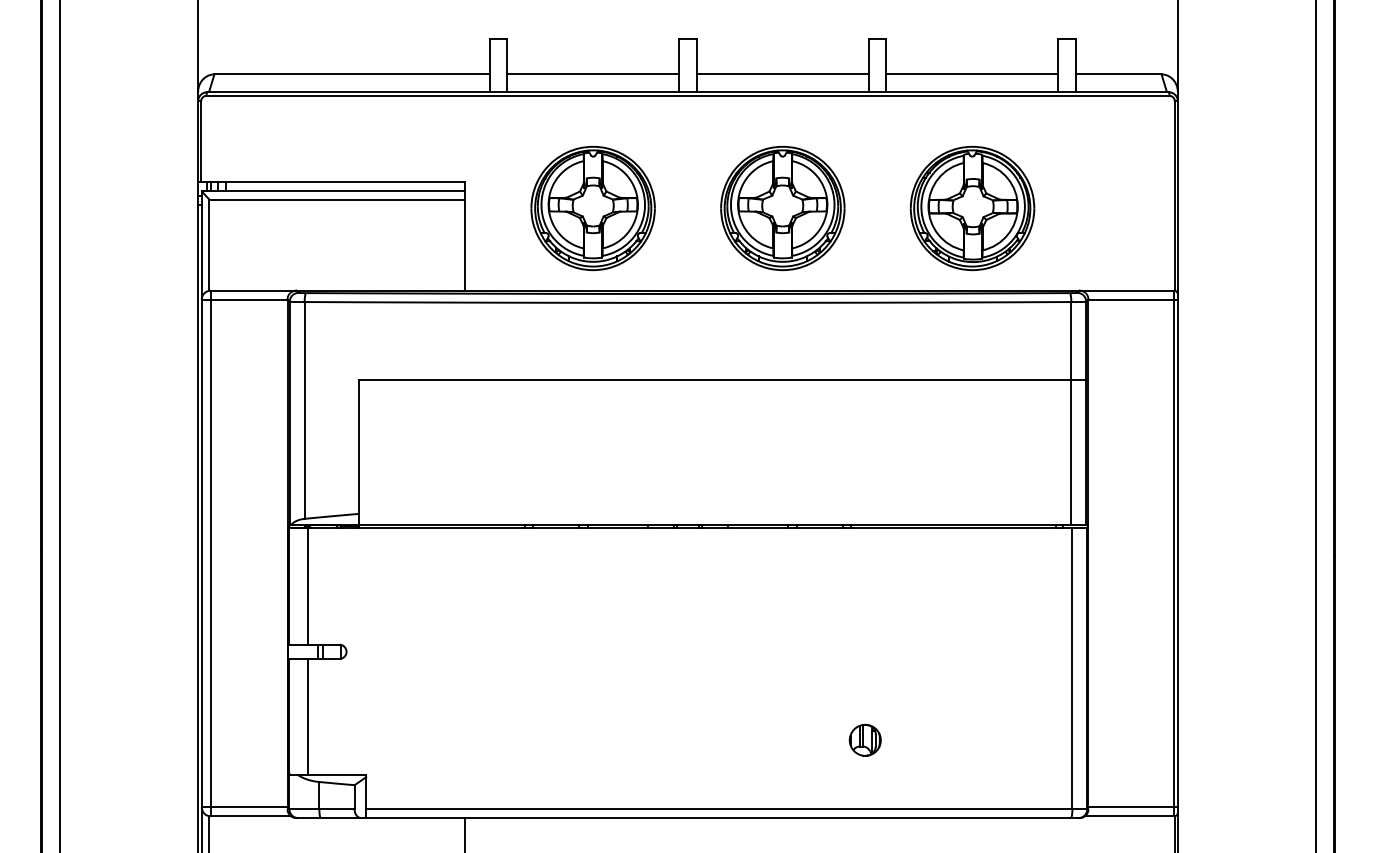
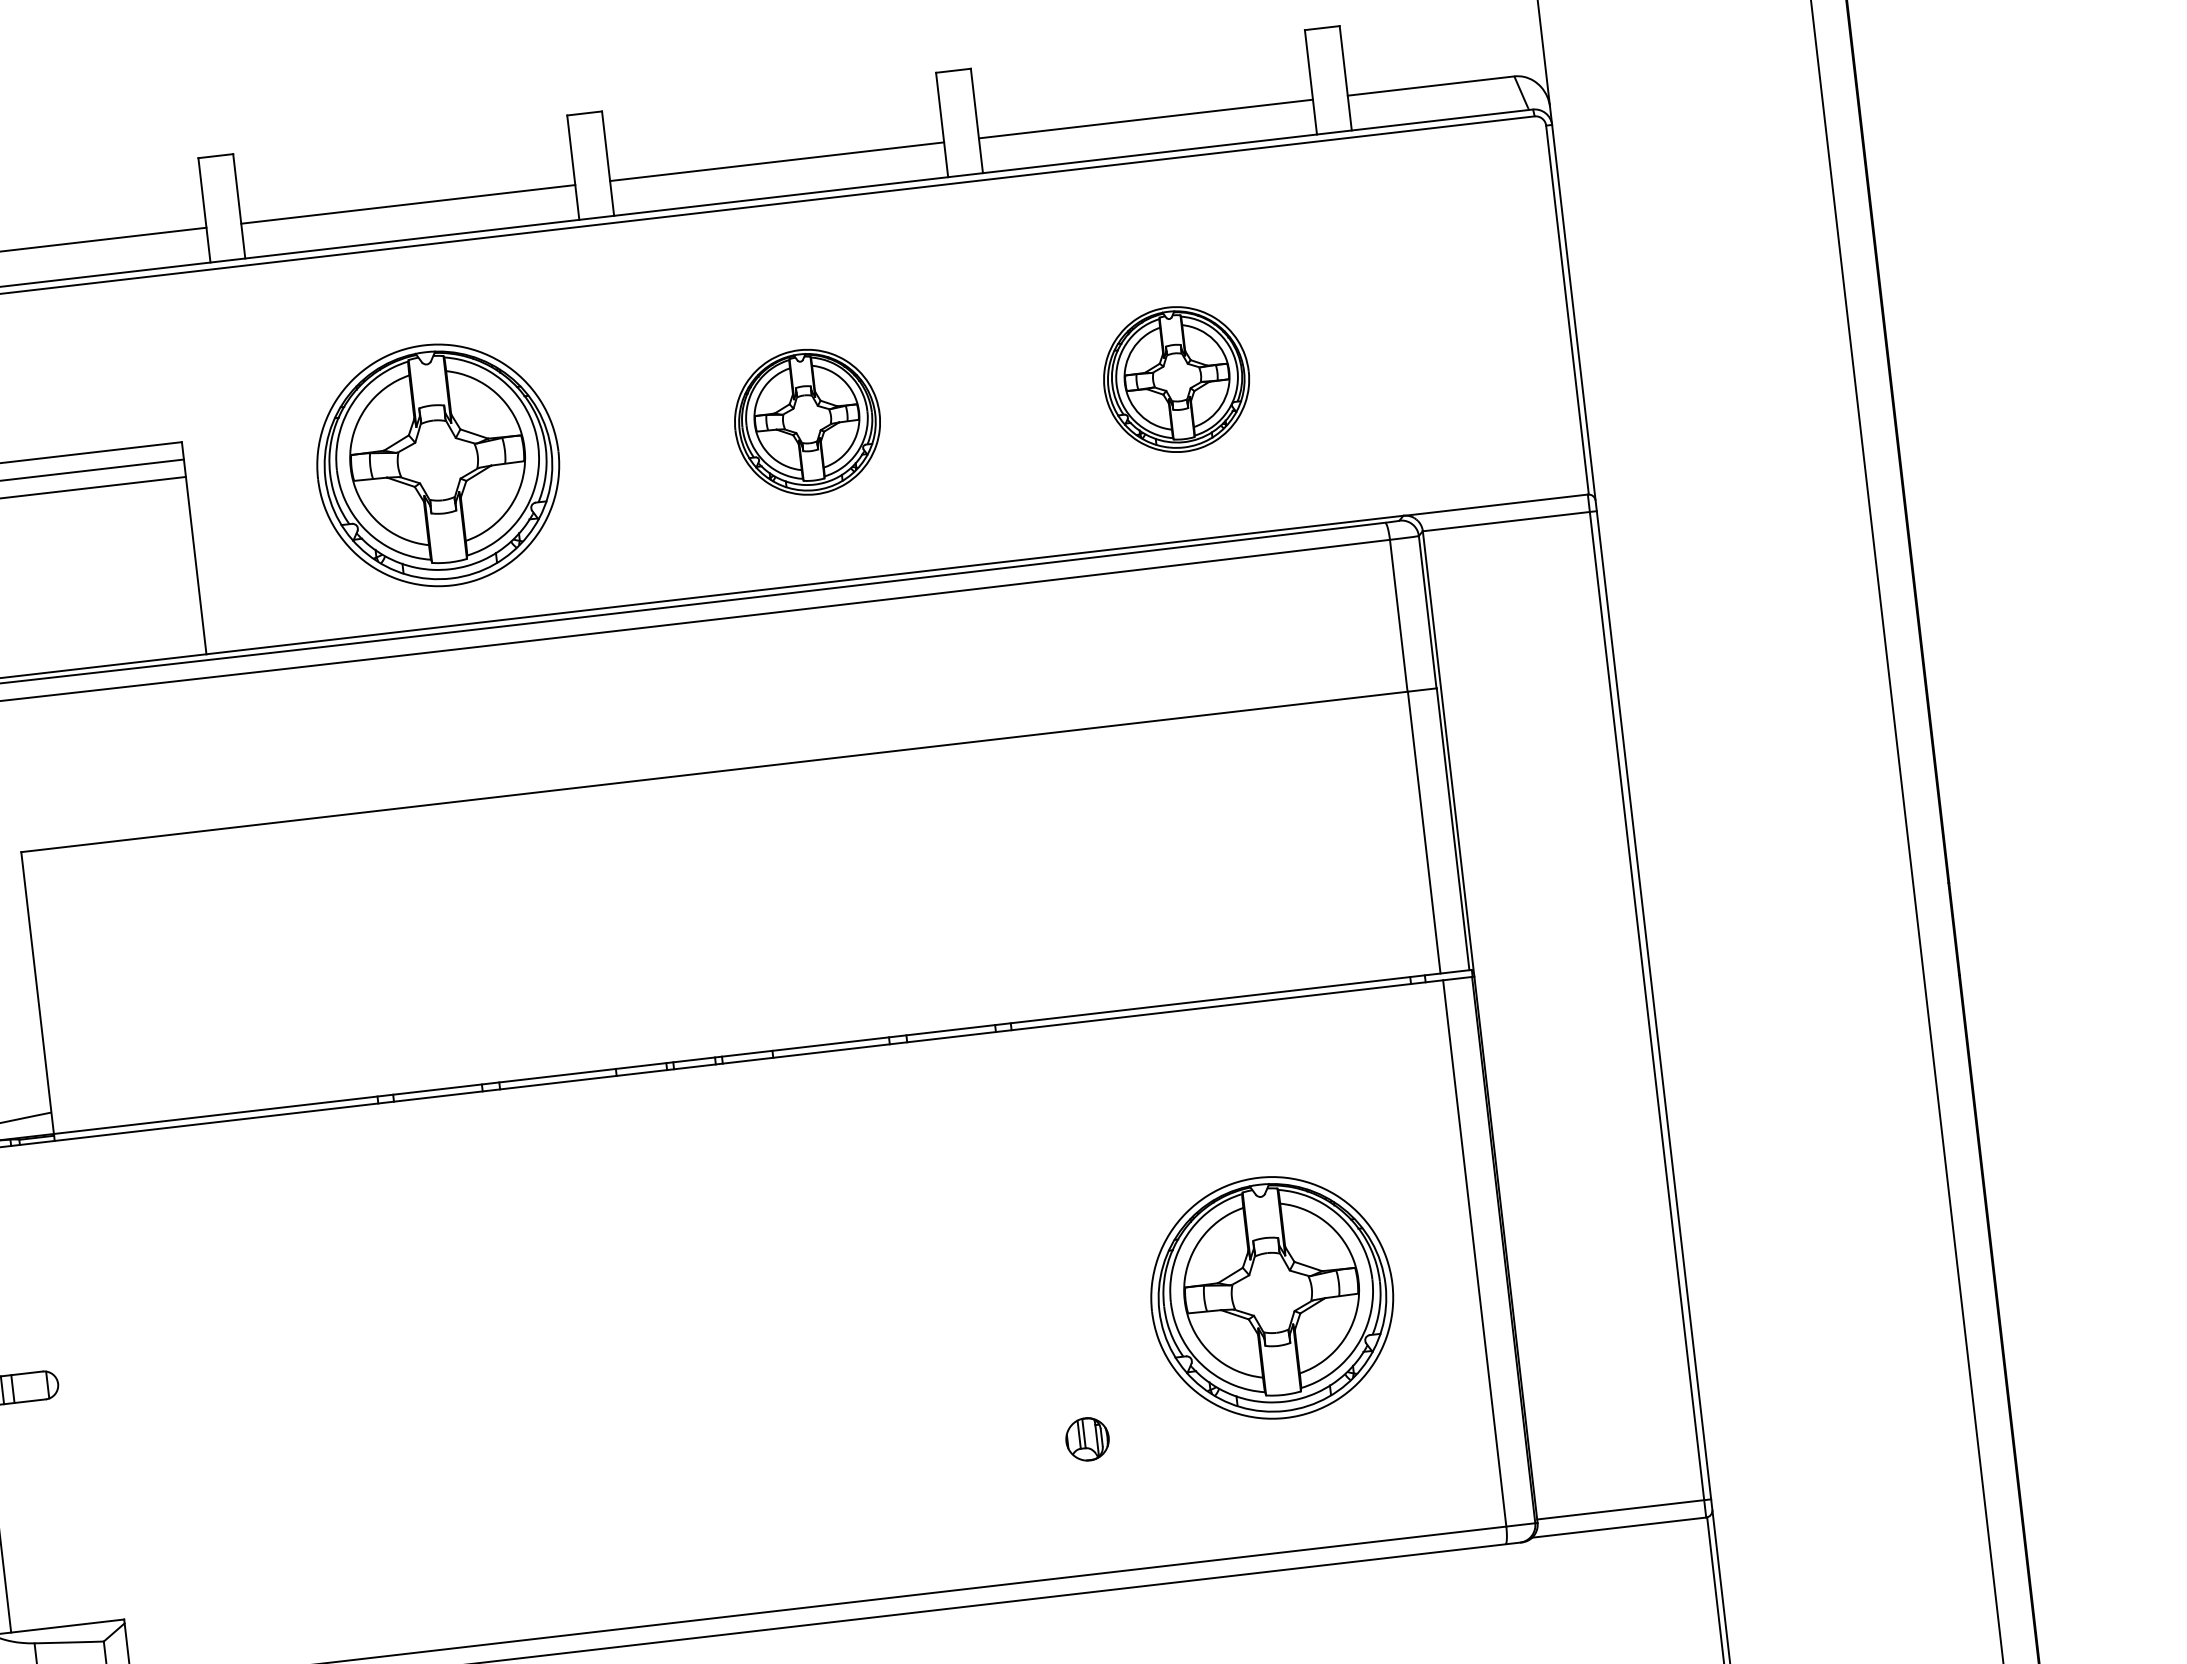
part: (782, 207) -> (806, 420), size x0.6
part: (972, 207) -> (1176, 378), size x0.6
part: (966, 678) -> (1270, 1296), added
part: (864, 740) -> (1086, 1439), size x0.7

